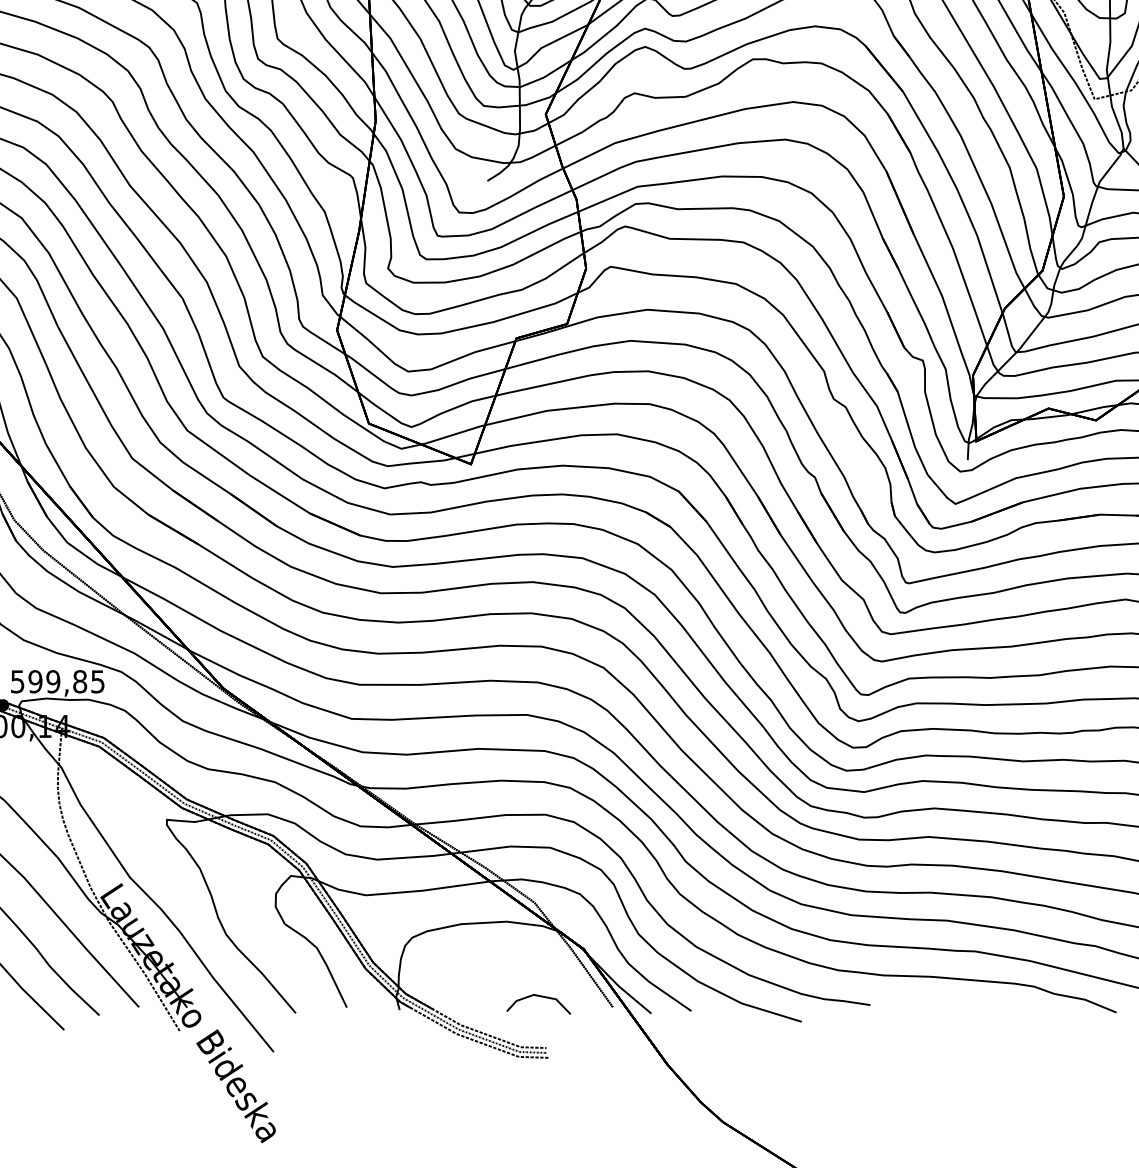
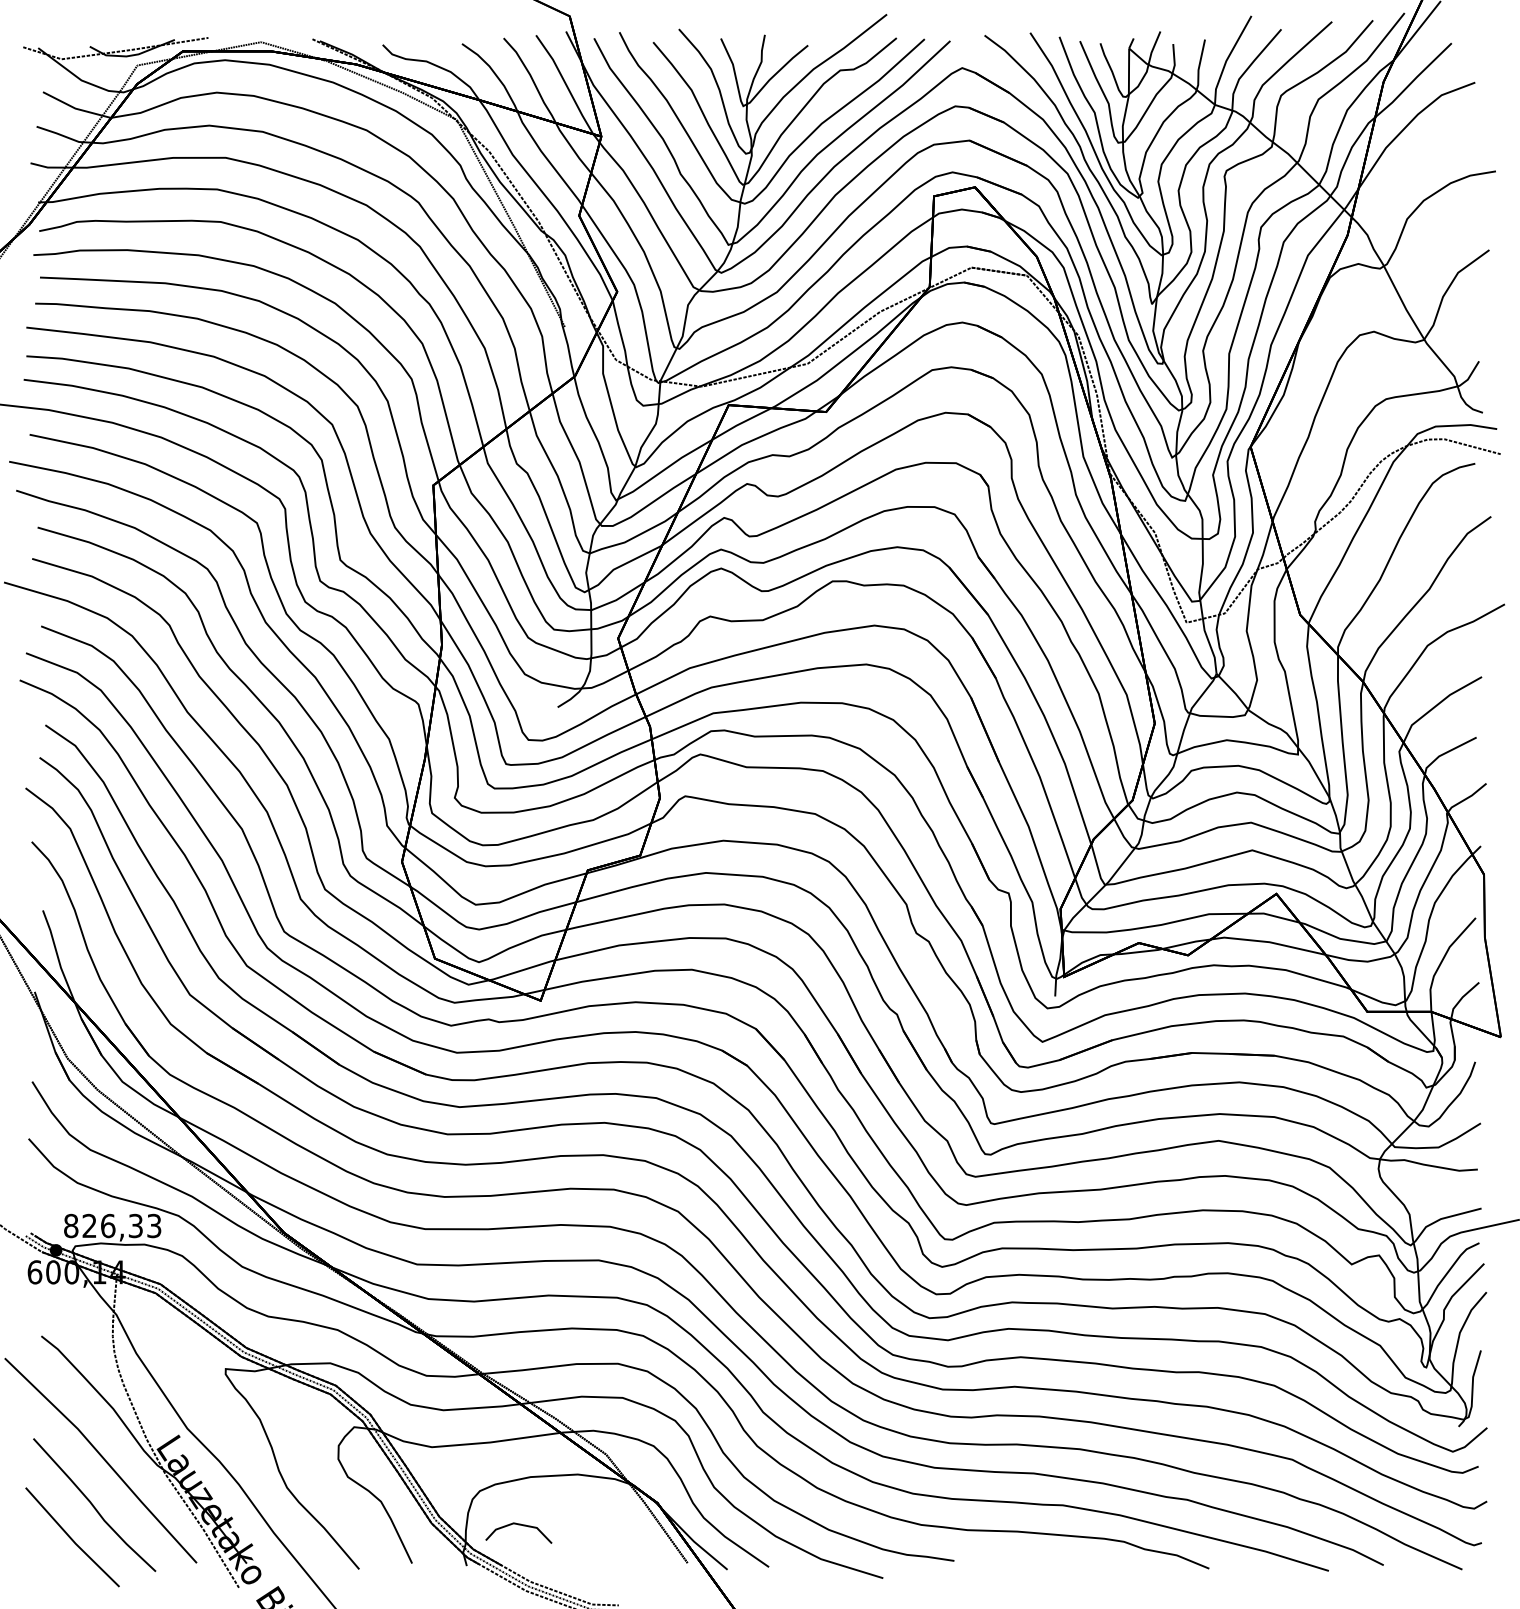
text: (57, 681) -> (112, 1225), 599,85 -> 826,33
line: (538, 996) -> (518, 1525), moved

